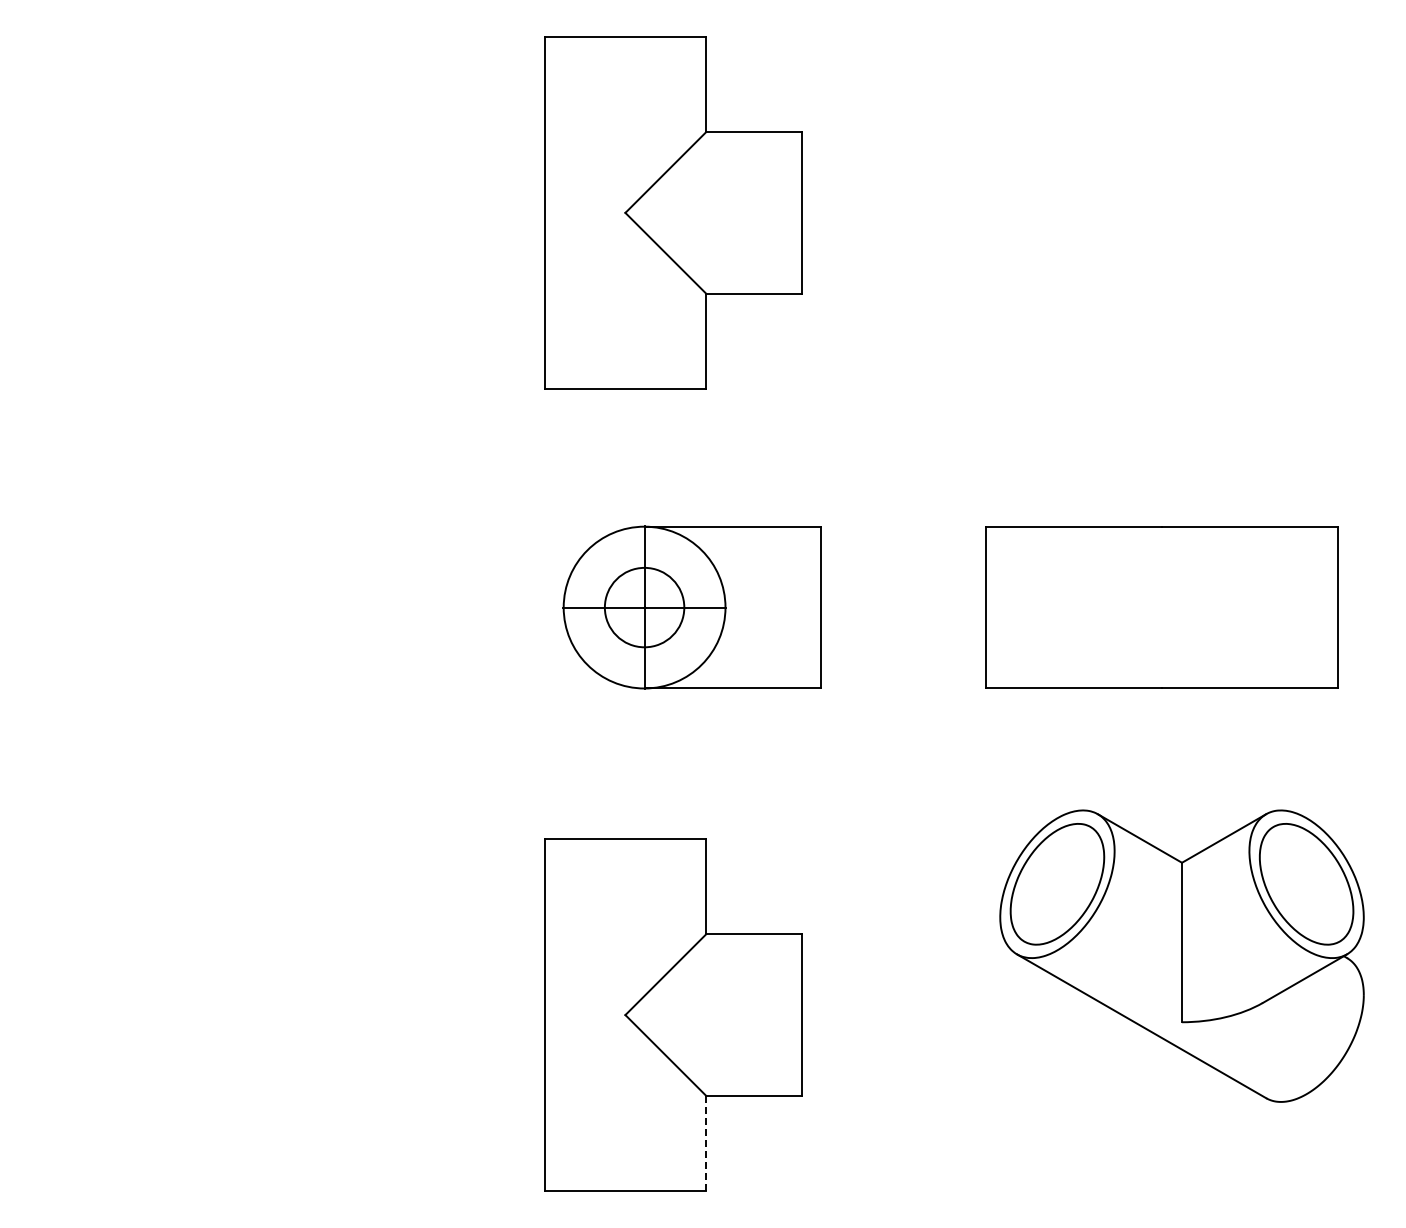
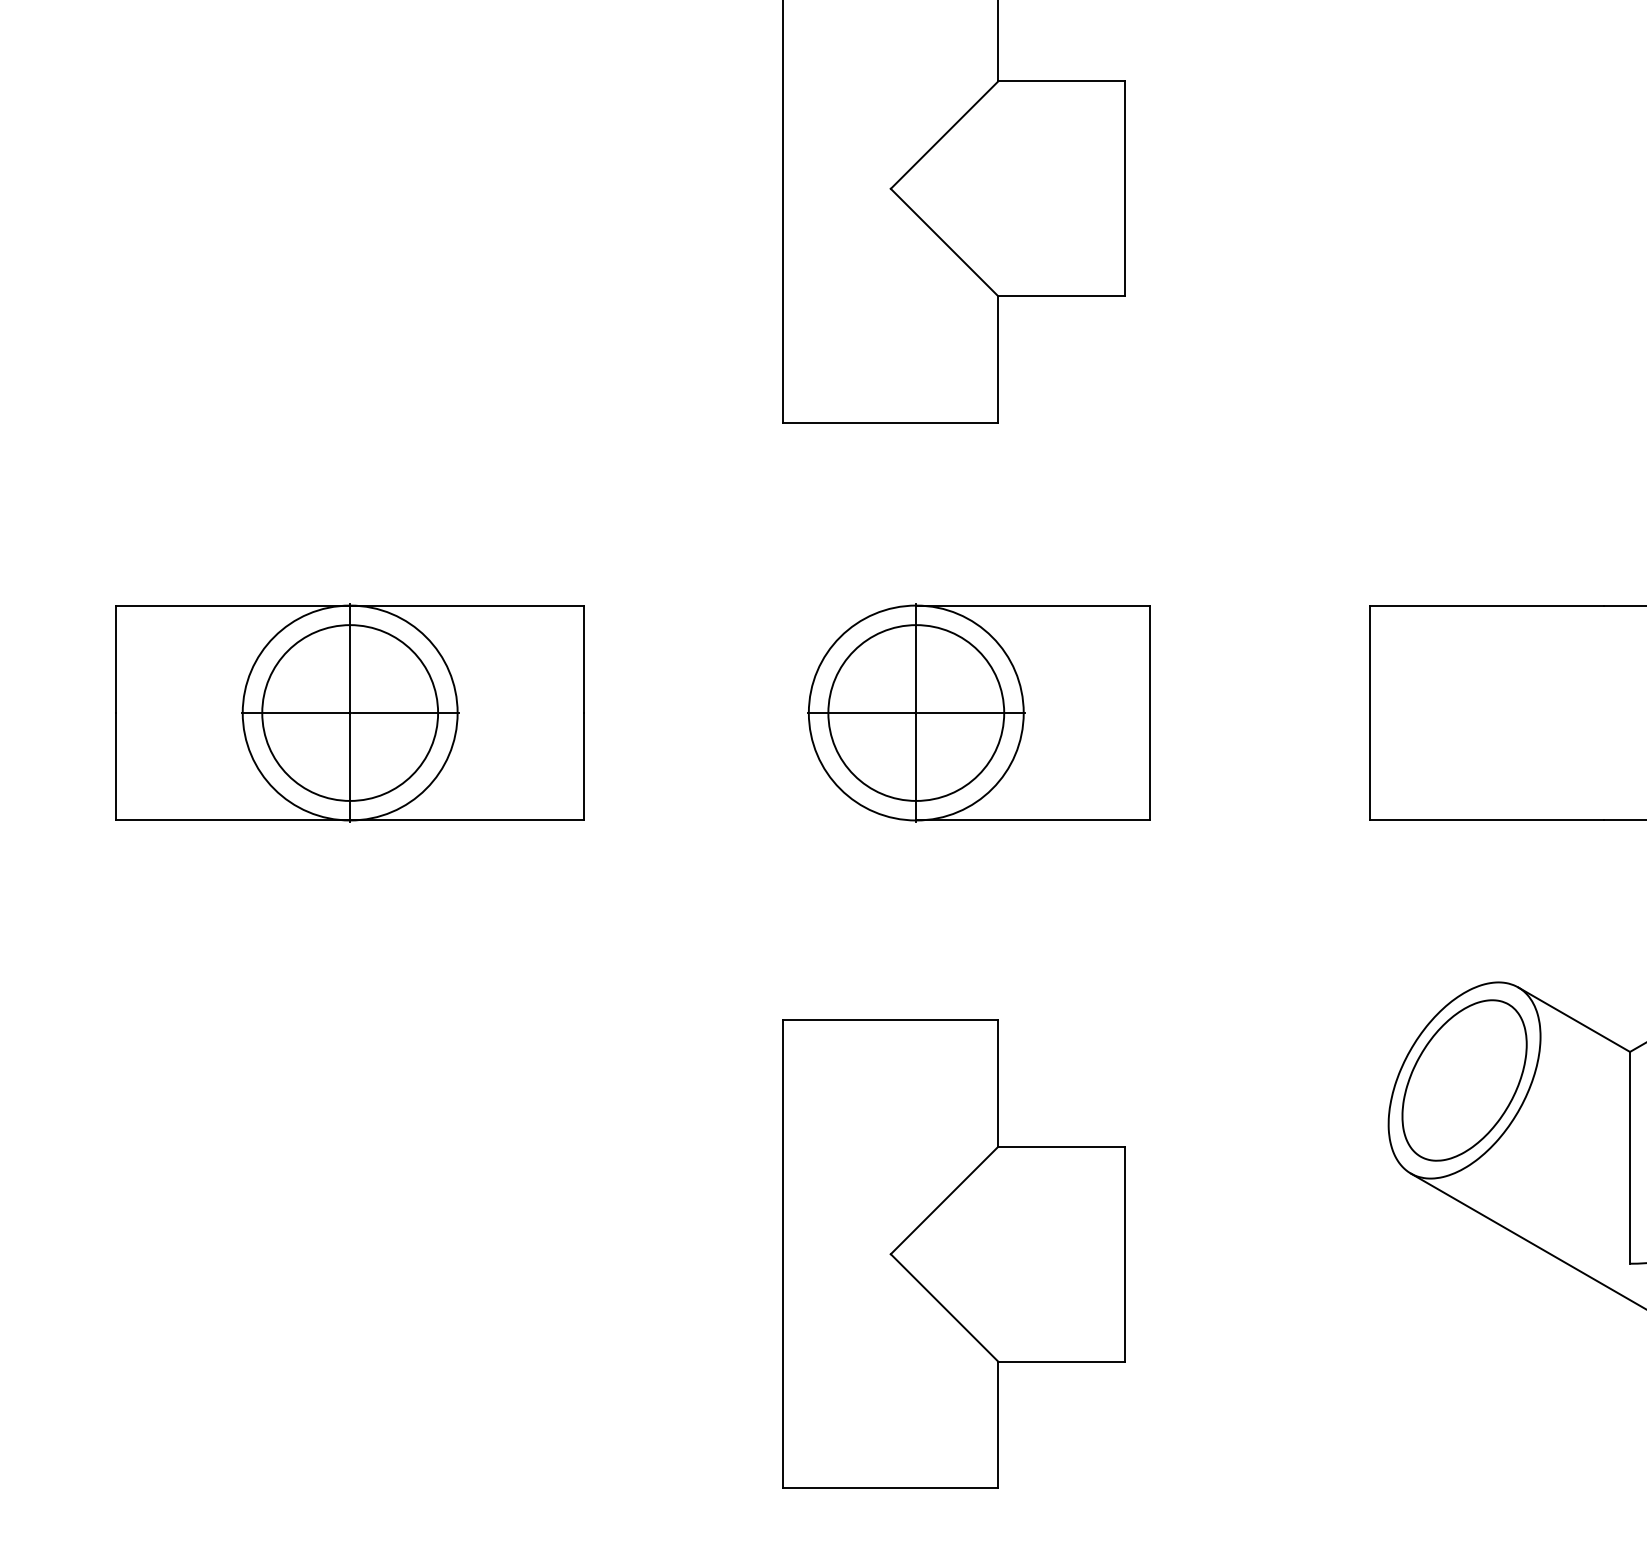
part: (218, 607) -> (350, 712), added
circle: (644, 607) -> (916, 712), size x1.67
line: (706, 1143) -> (998, 1424), dashed -> solid

